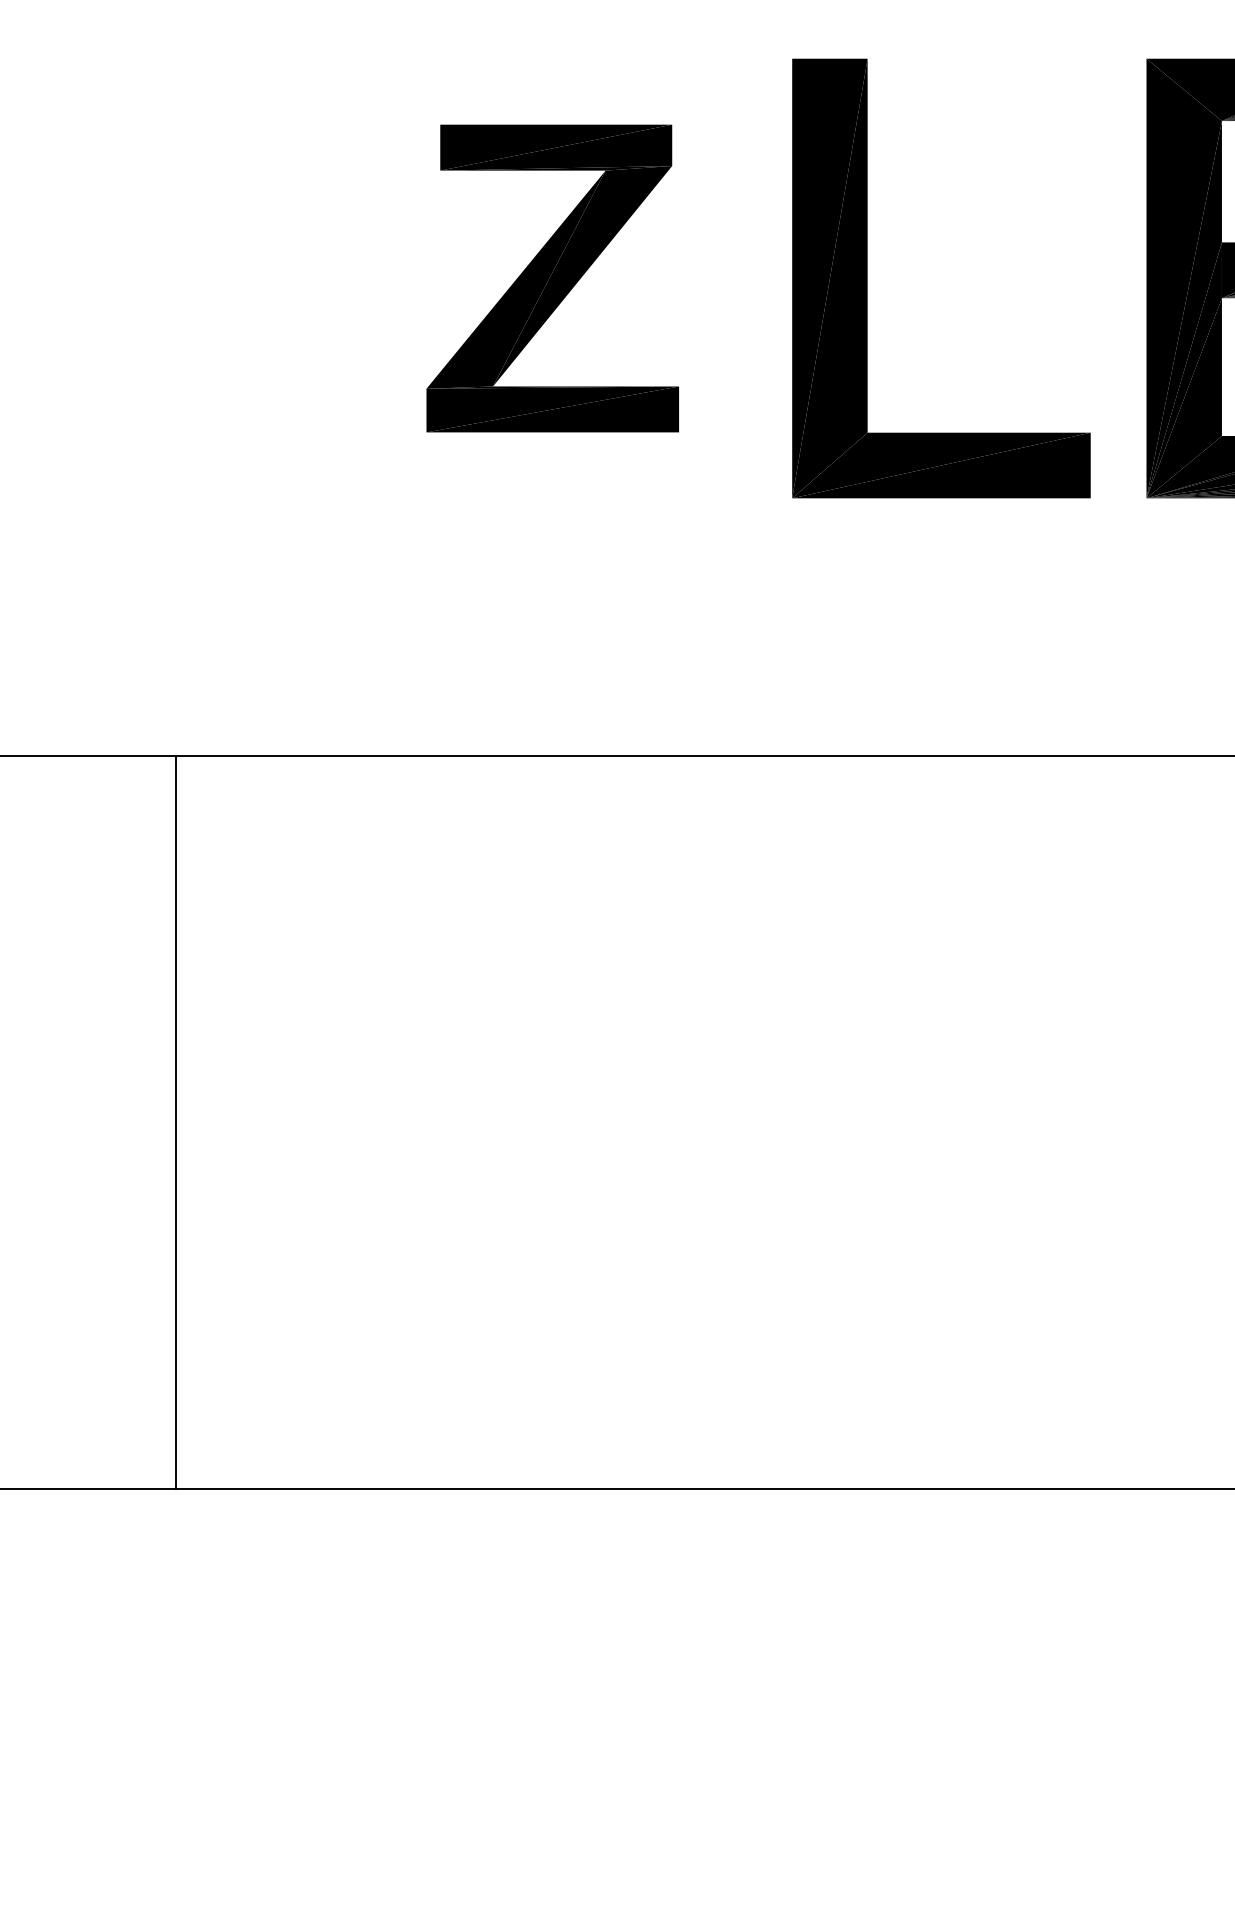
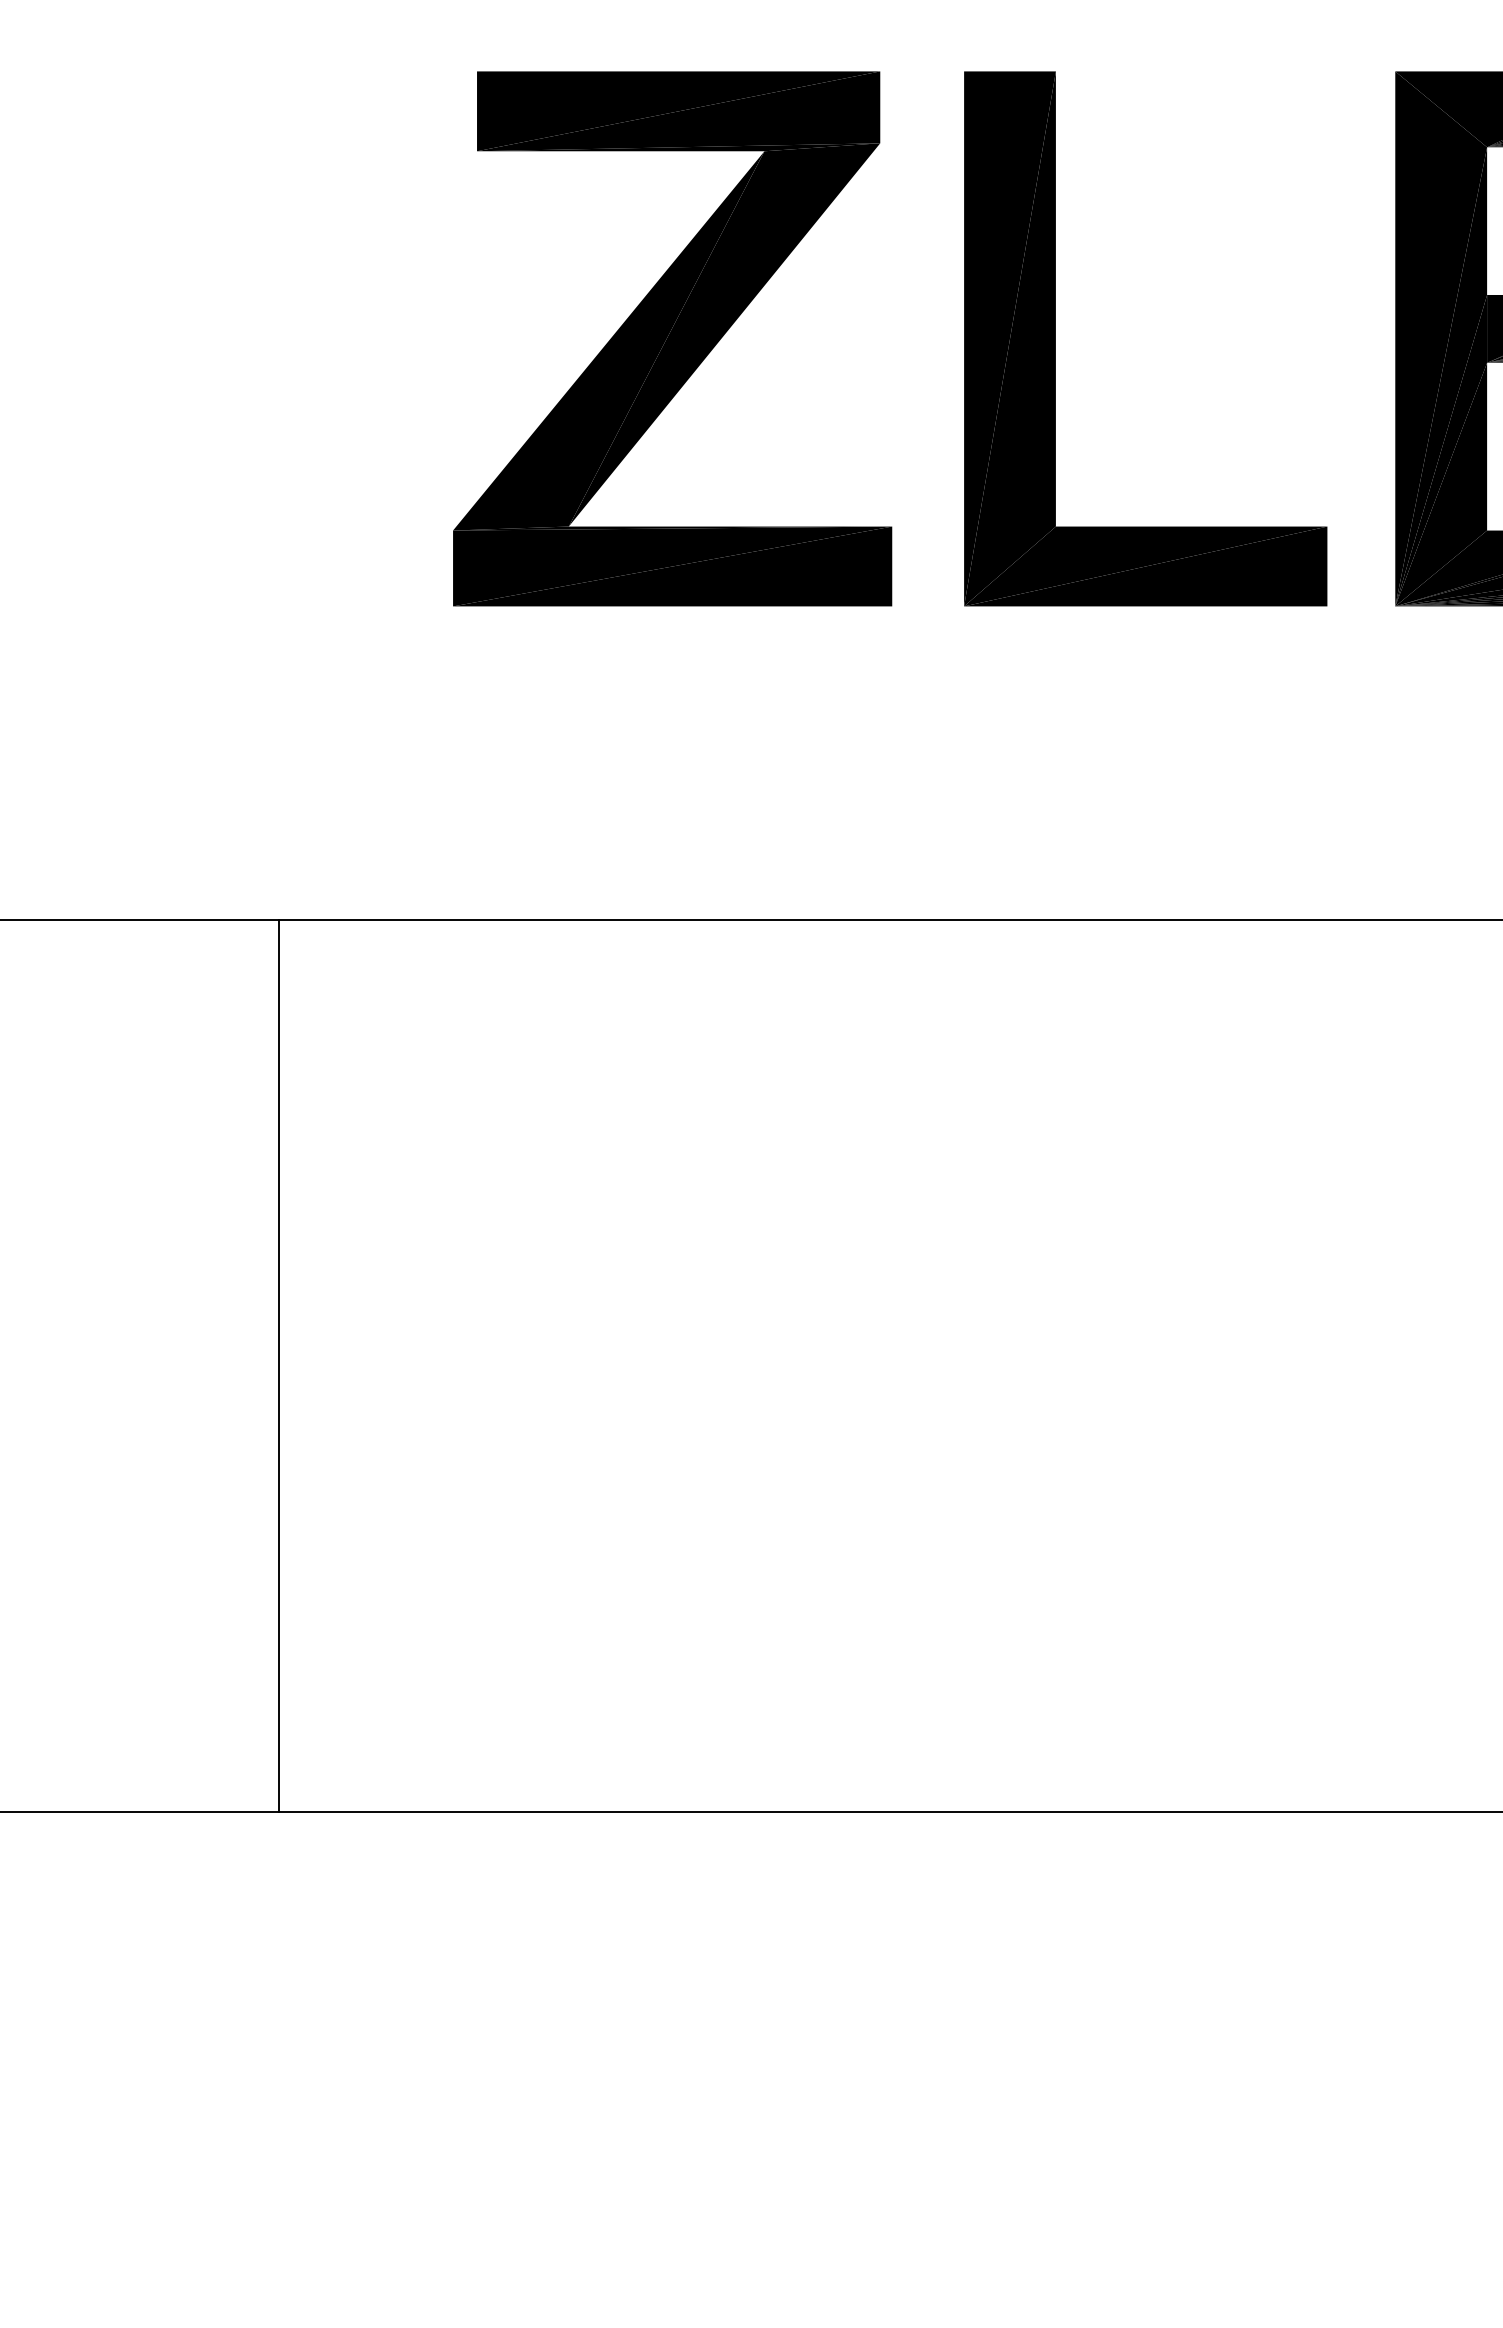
part: (552, 278) -> (672, 338), size x1.43
line: (175, 1122) -> (278, 1365), moved

